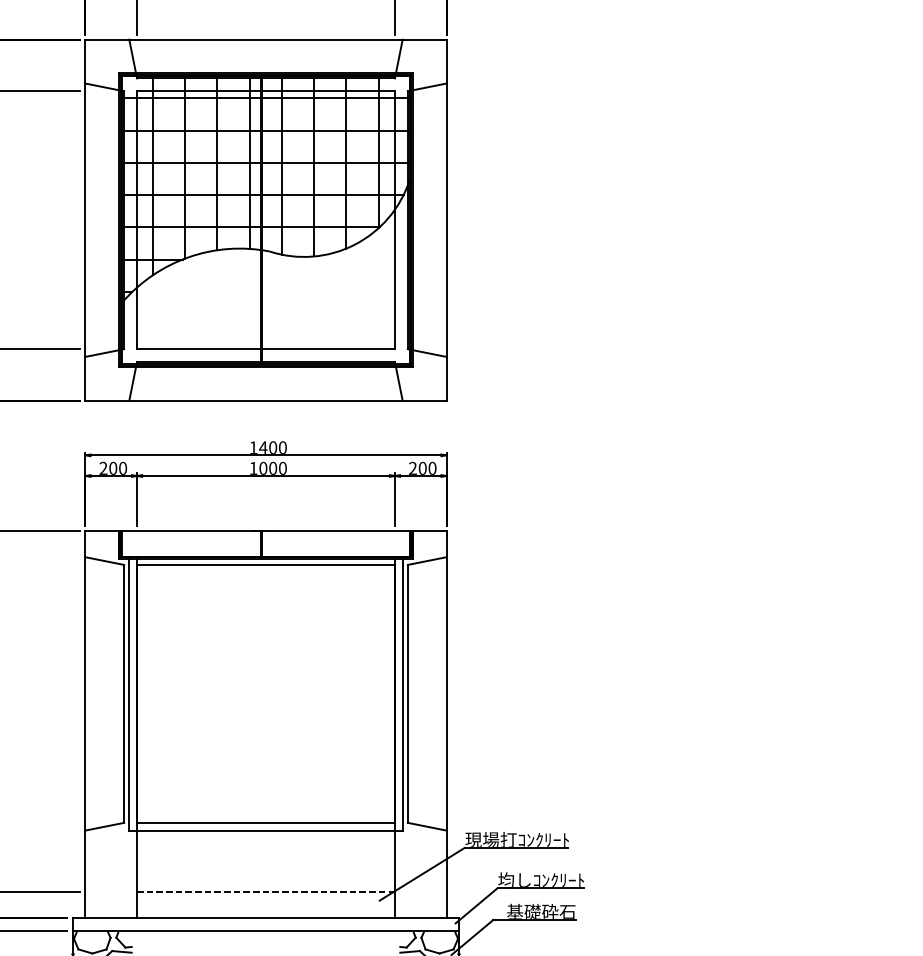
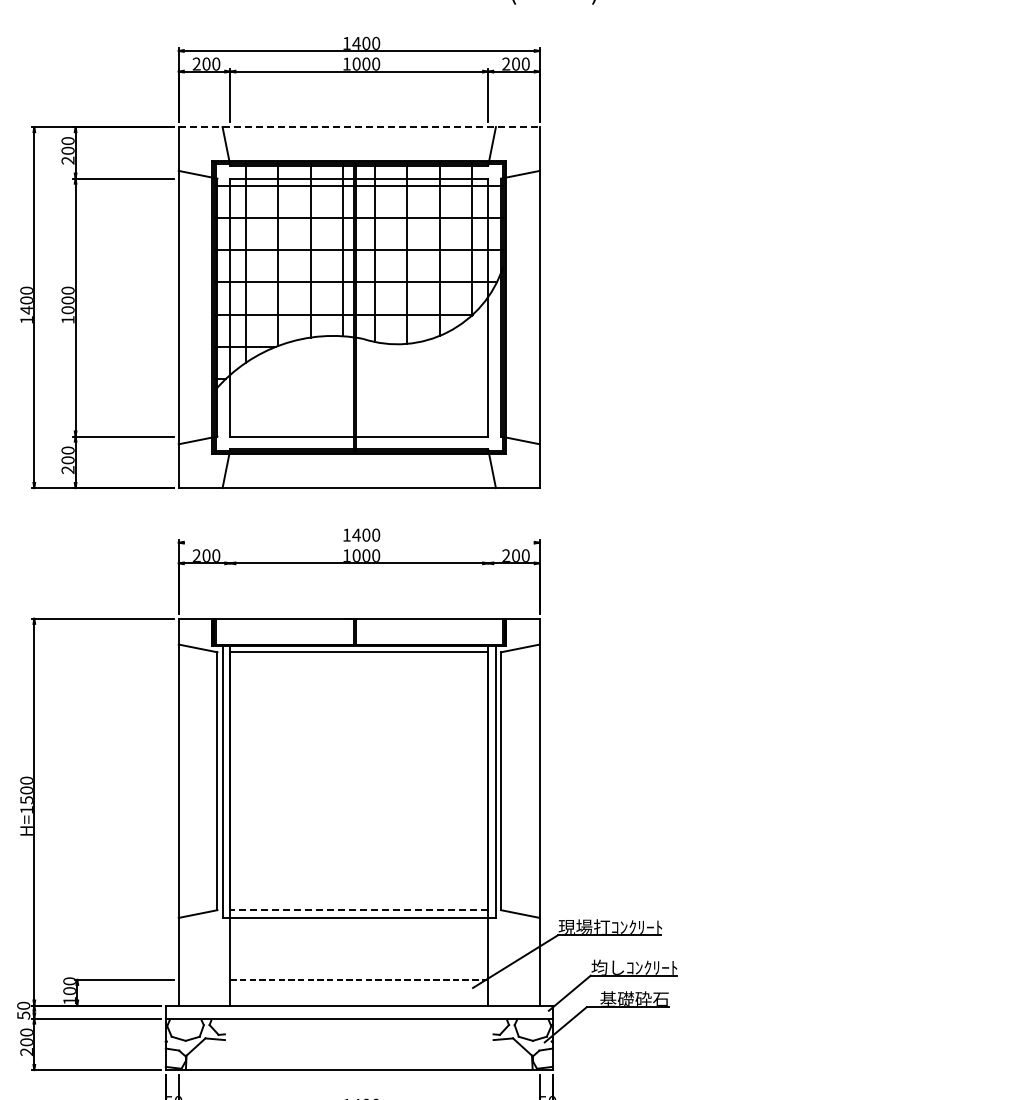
line: (266, 40) -> (359, 127), solid -> dashed
line: (265, 455) -> (358, 542), removed
line: (137, 499) -> (230, 586), removed
line: (395, 499) -> (488, 586), removed
line: (266, 823) -> (359, 910), solid -> dashed

